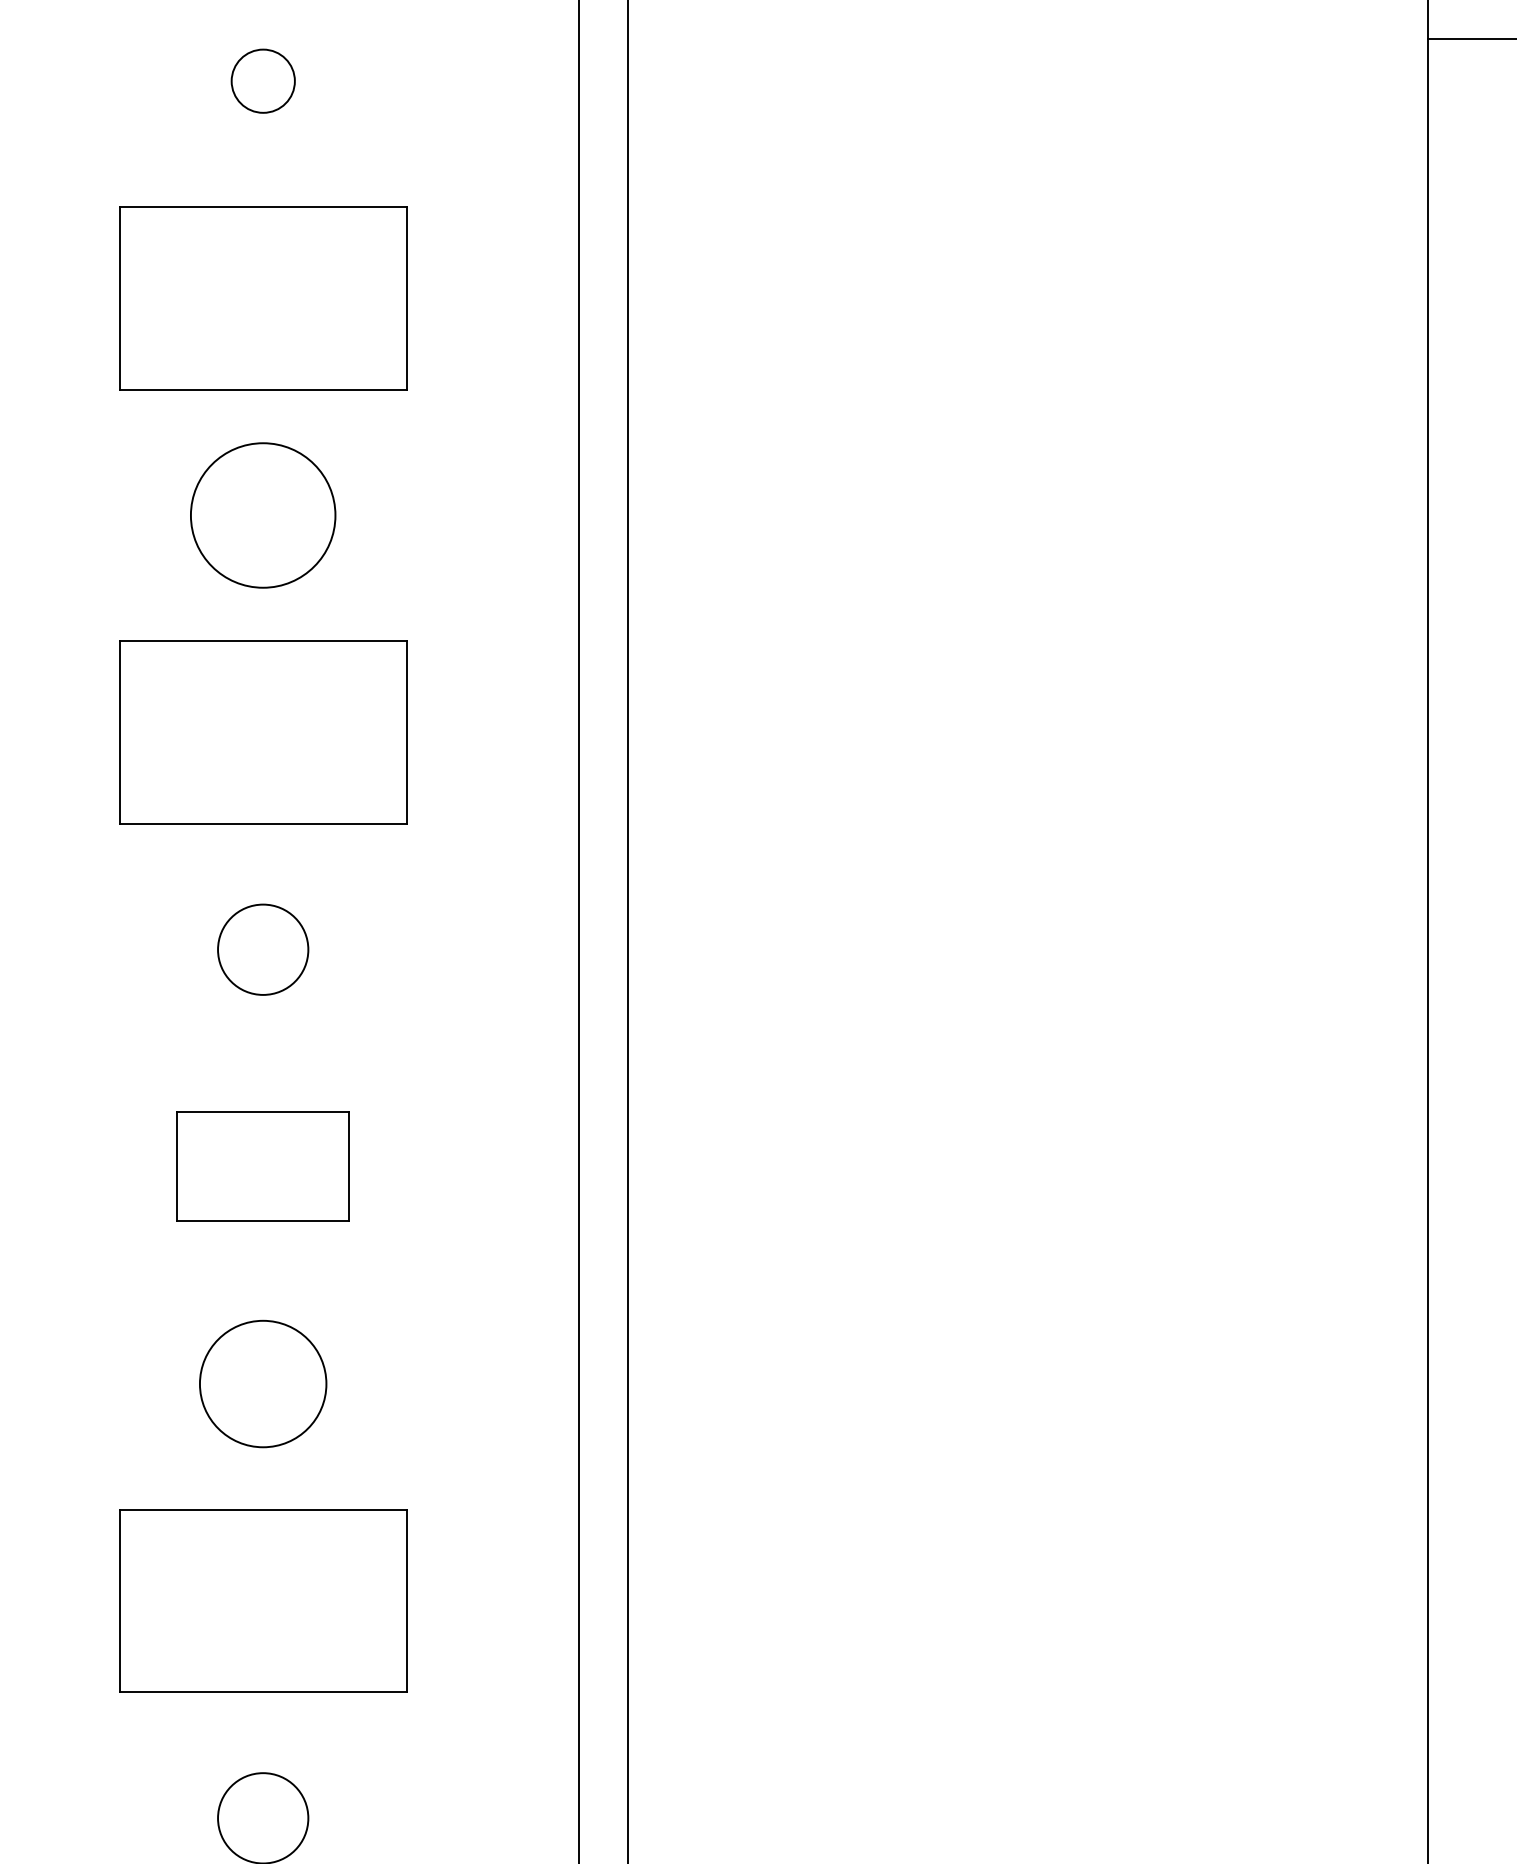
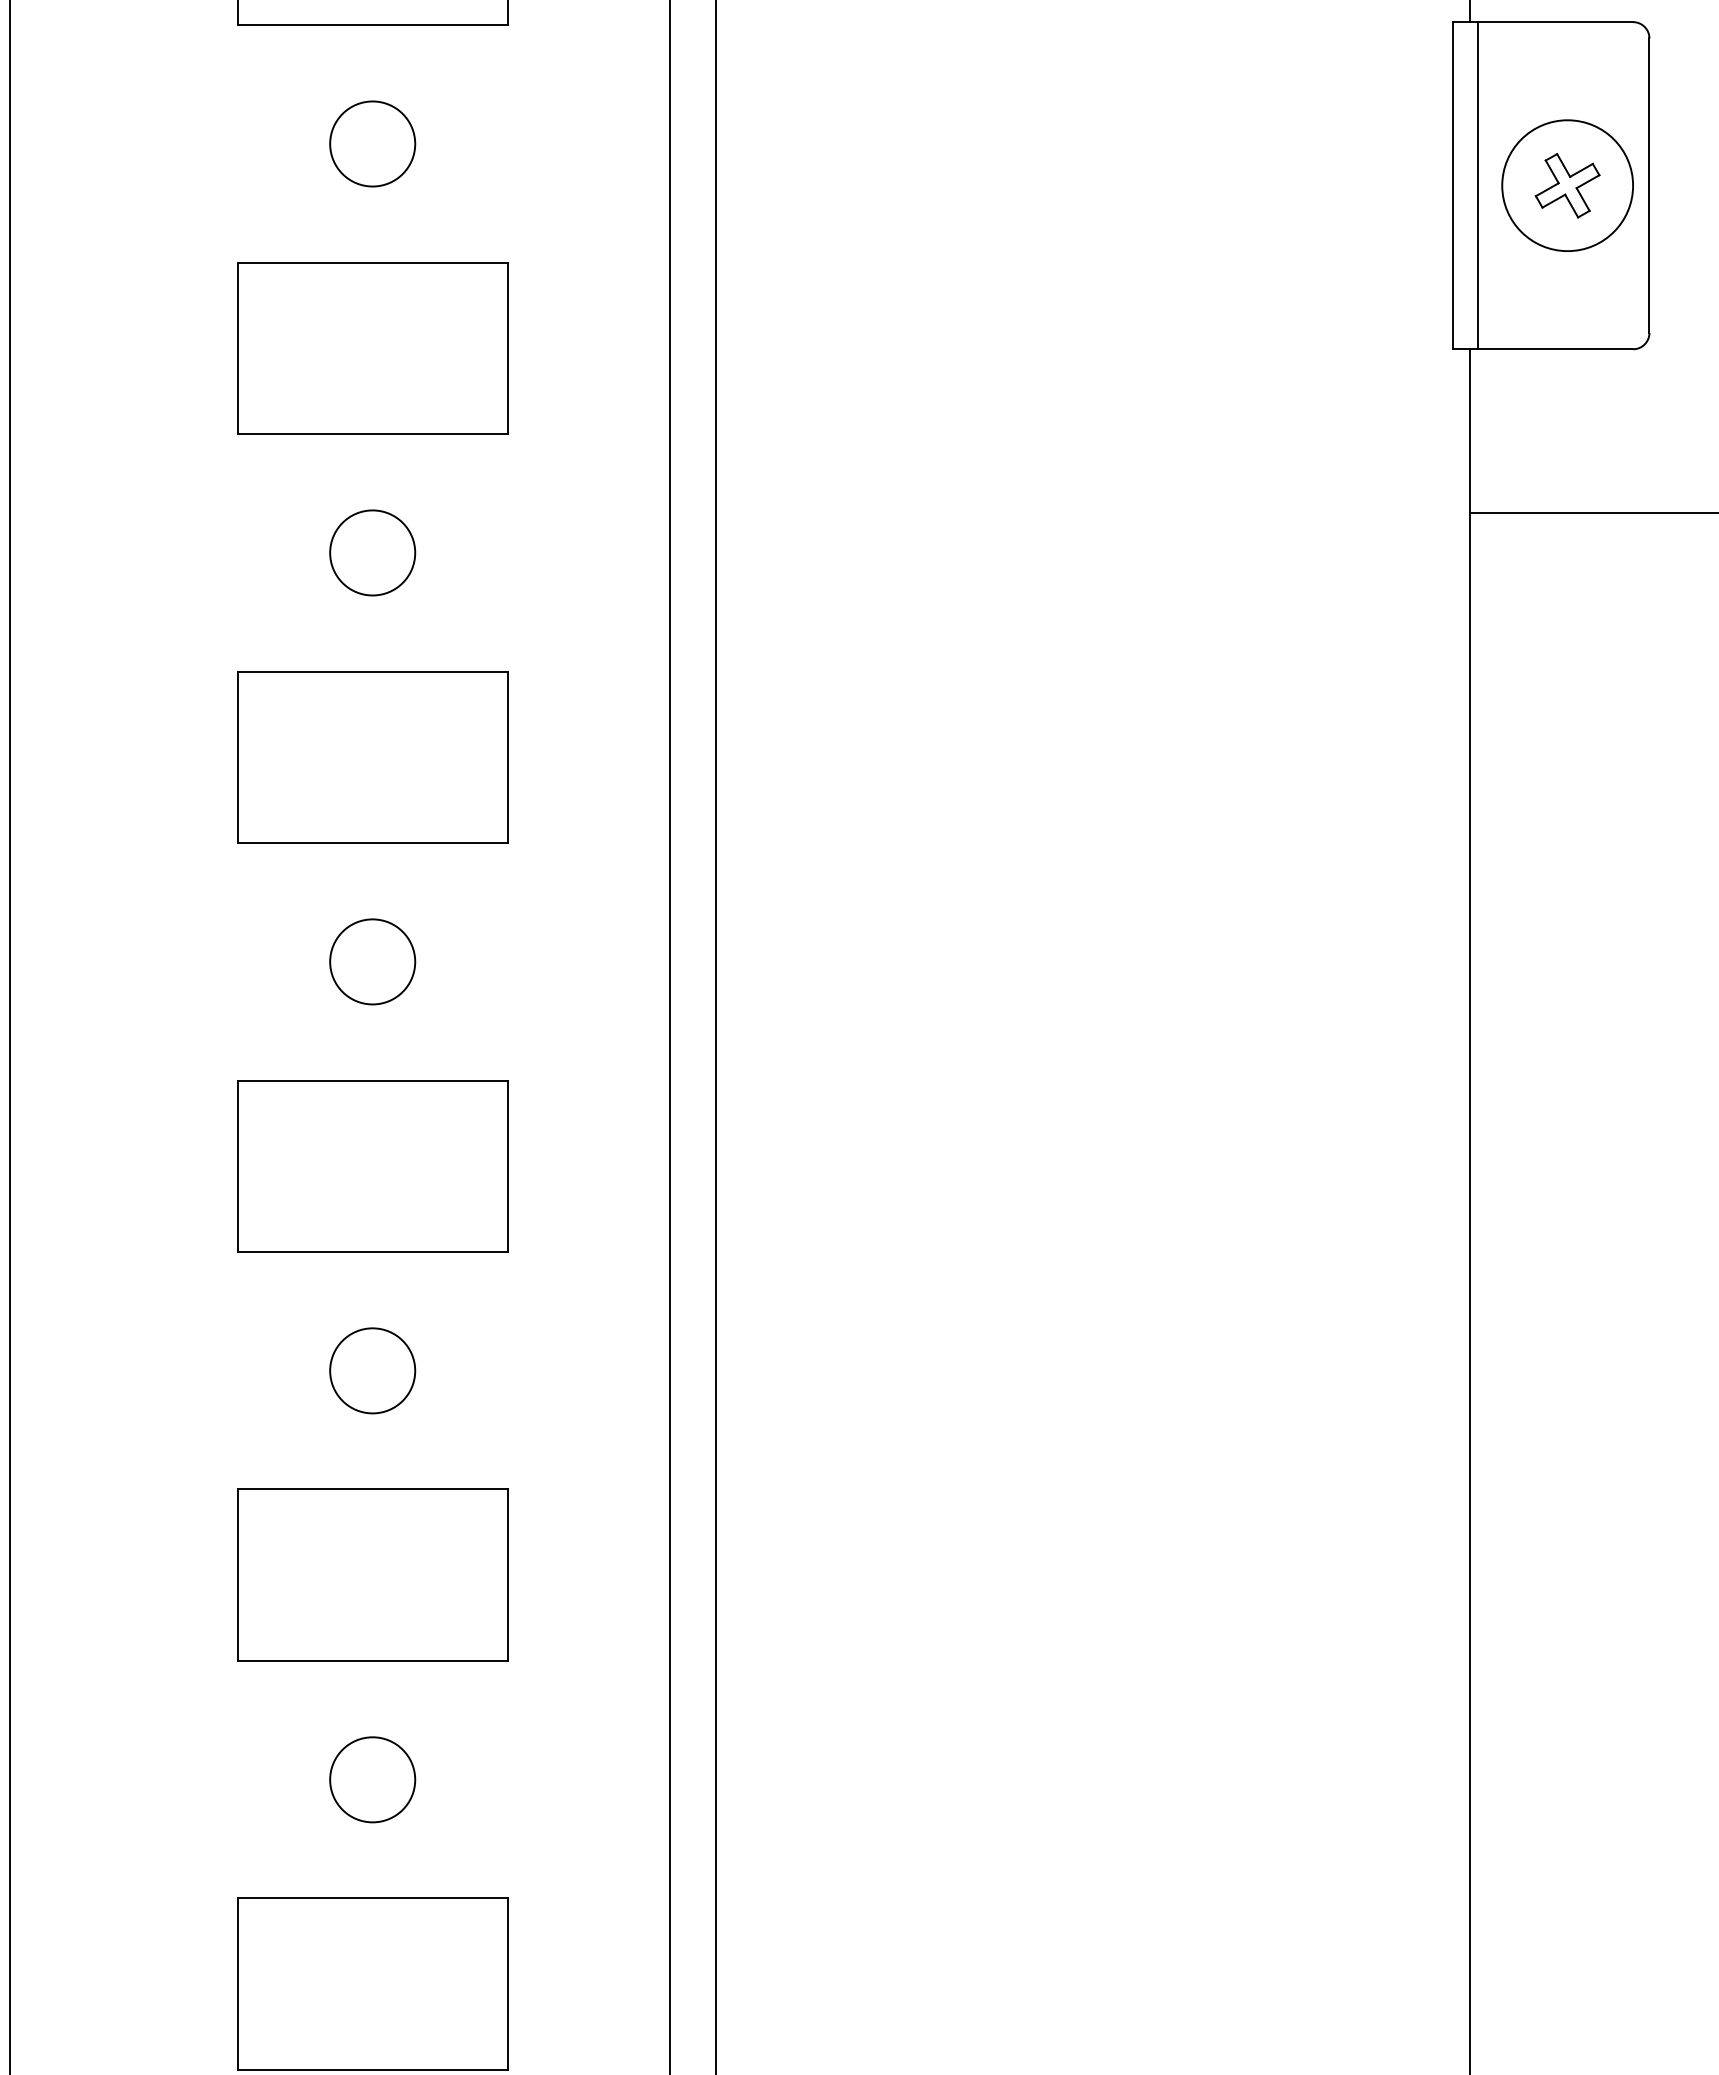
circle: (262, 80) -> (372, 552), size x1.43
circle: (262, 515) -> (372, 961), size x0.62
part: (262, 1166) -> (372, 1574), size x1.67
circle: (262, 1383) -> (372, 1779), size x0.71

